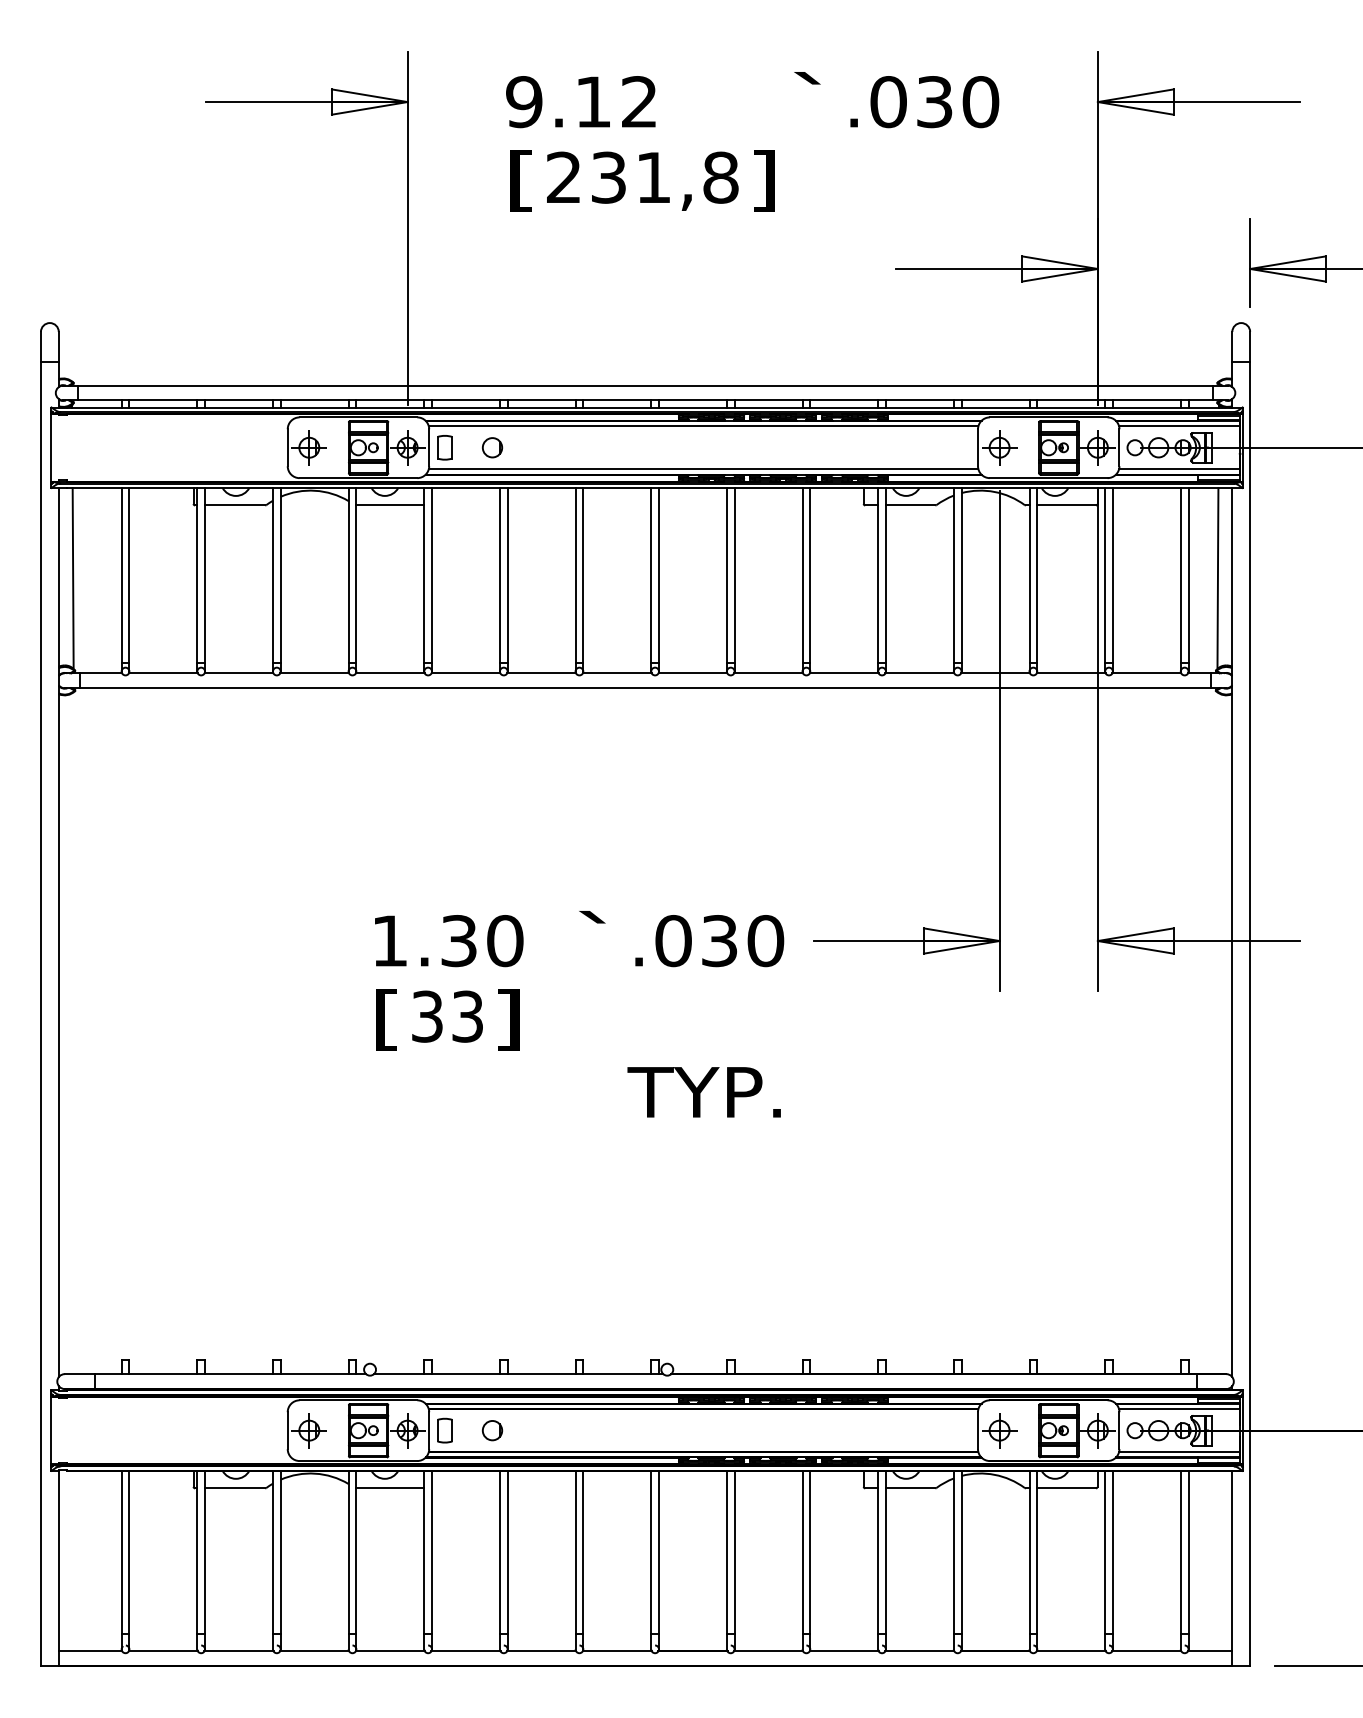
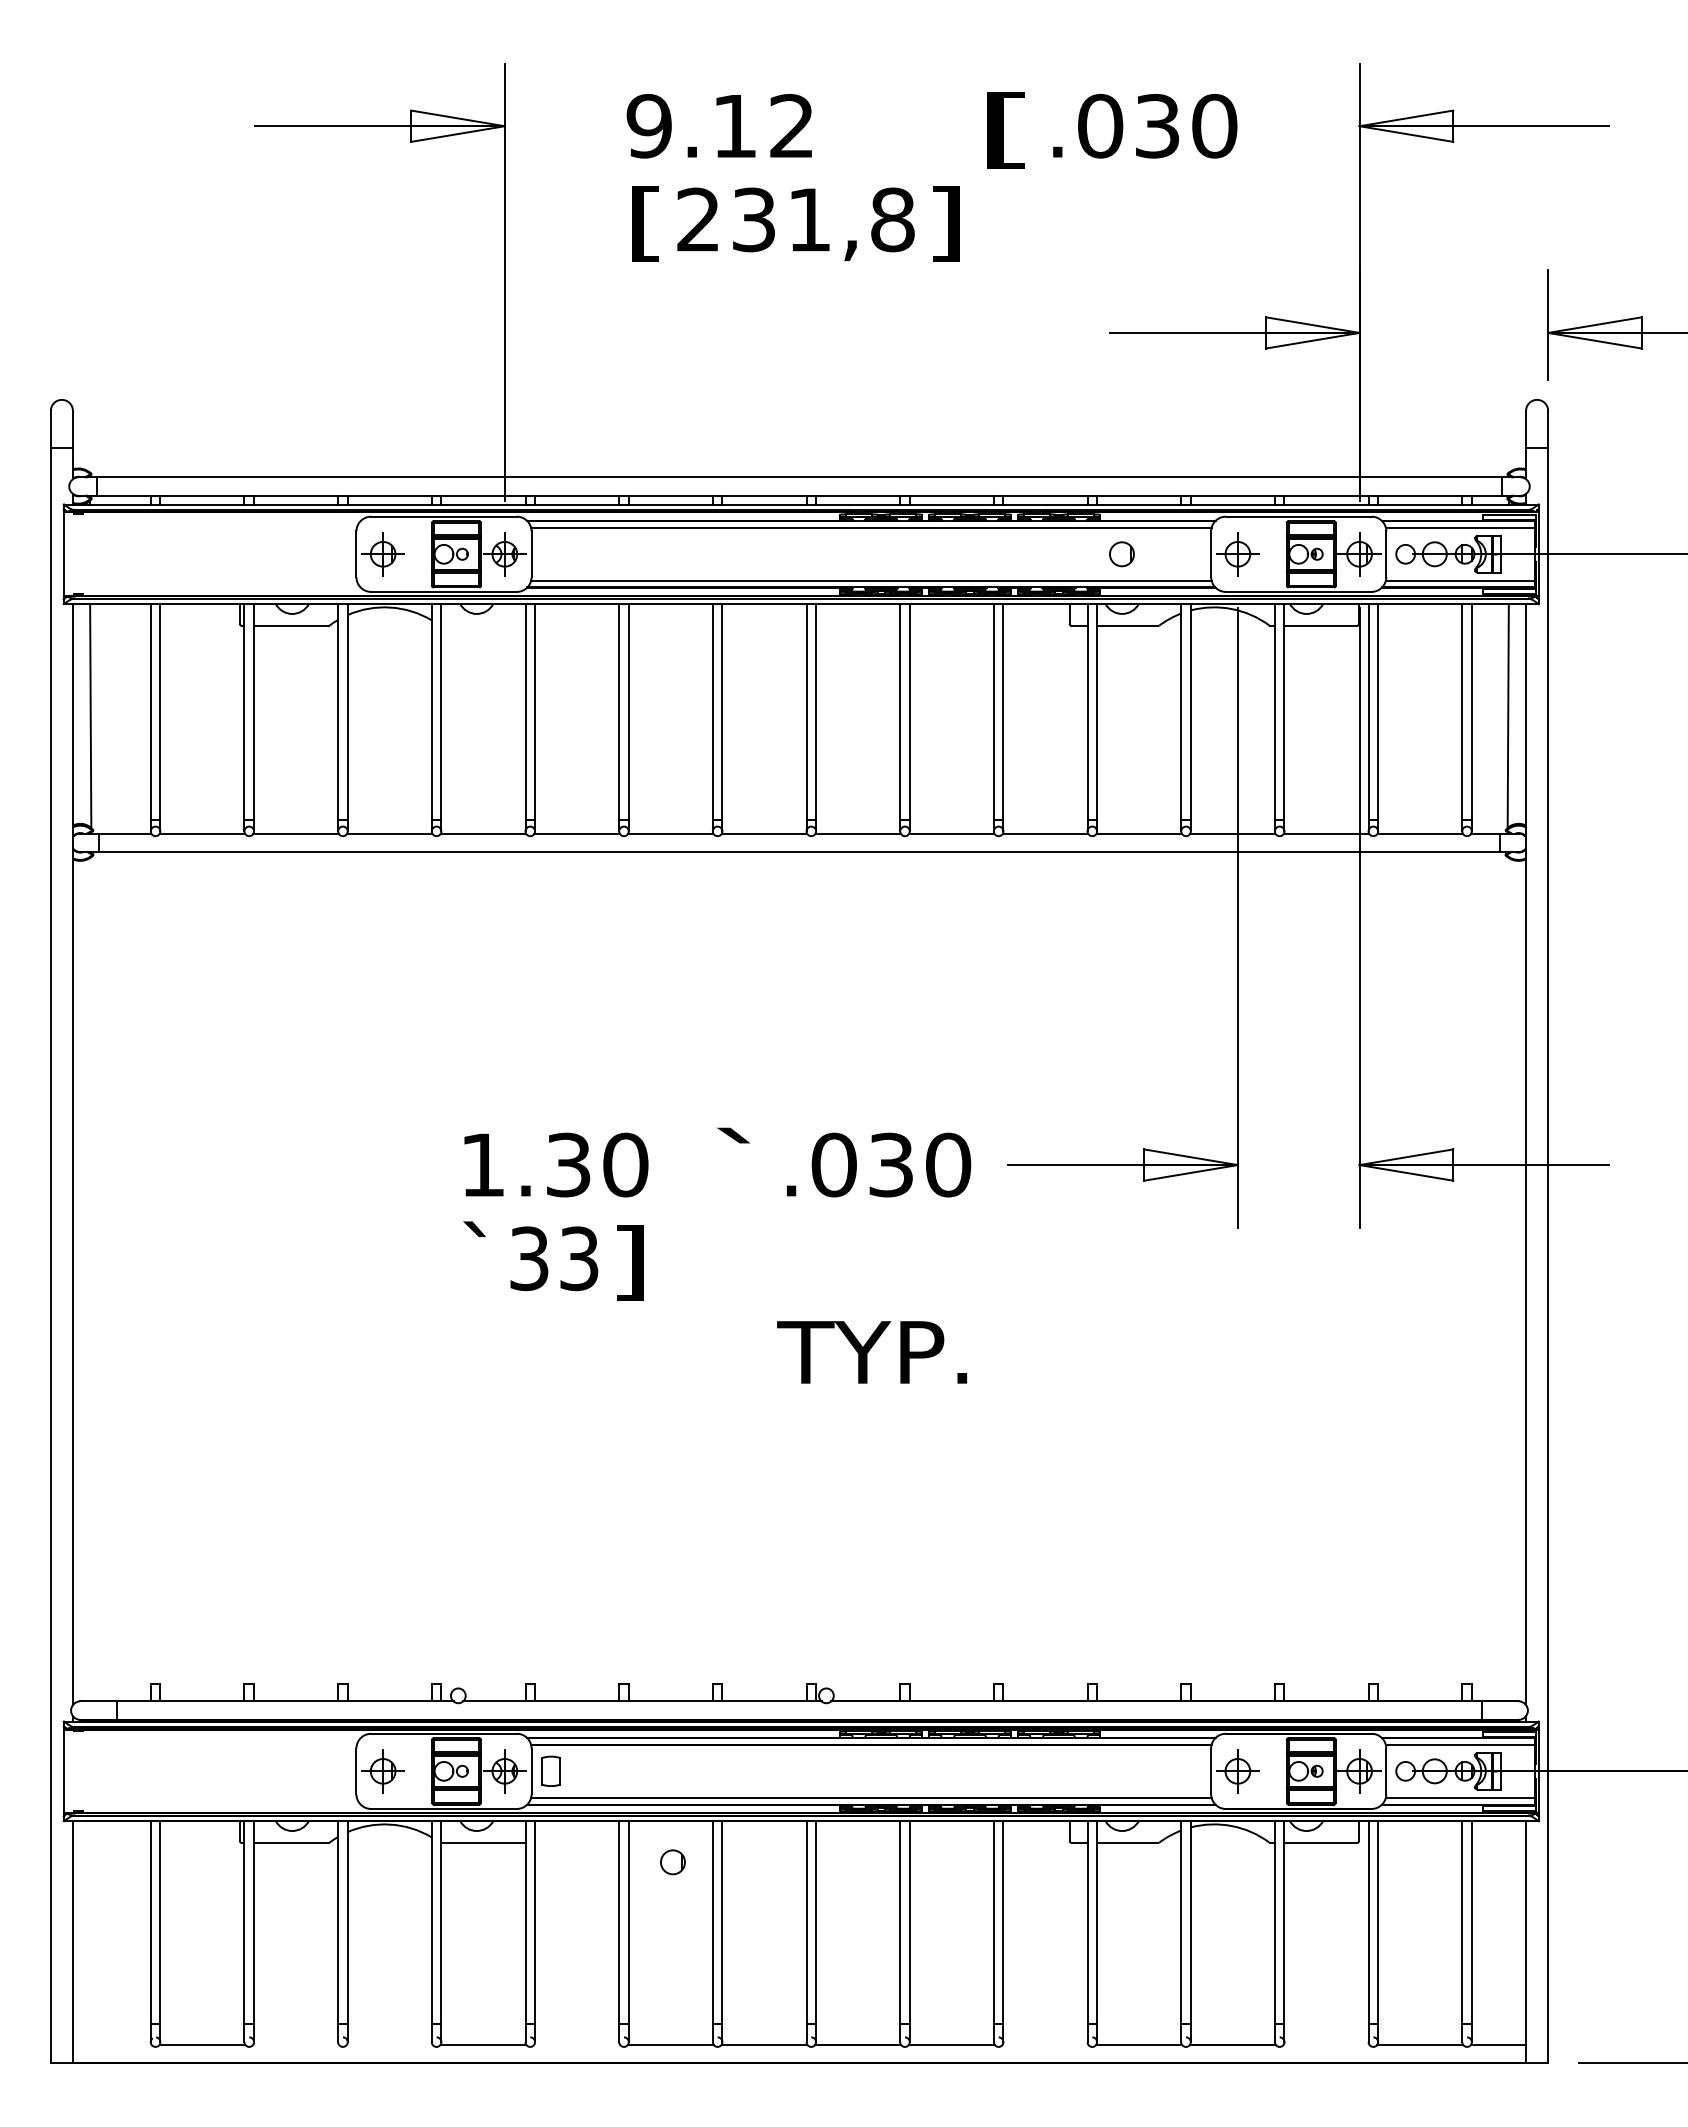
text: (810, 103) -> (1003, 128), ` -> [
part: (444, 447) -> (550, 553), removed
part: (492, 447) -> (1121, 554), moved
line: (390, 505) -> (483, 625), removed
text: (385, 1018) -> (477, 1260), [ -> `
part: (492, 1430) -> (672, 1862), moved
line: (89, 1651) -> (111, 2044), removed
line: (238, 1651) -> (295, 2044), removed
line: (314, 1651) -> (389, 2044), removed
line: (465, 1651) -> (576, 2044), removed
line: (844, 1651) -> (1045, 2044), removed
line: (1071, 1651) -> (1326, 2044), removed

